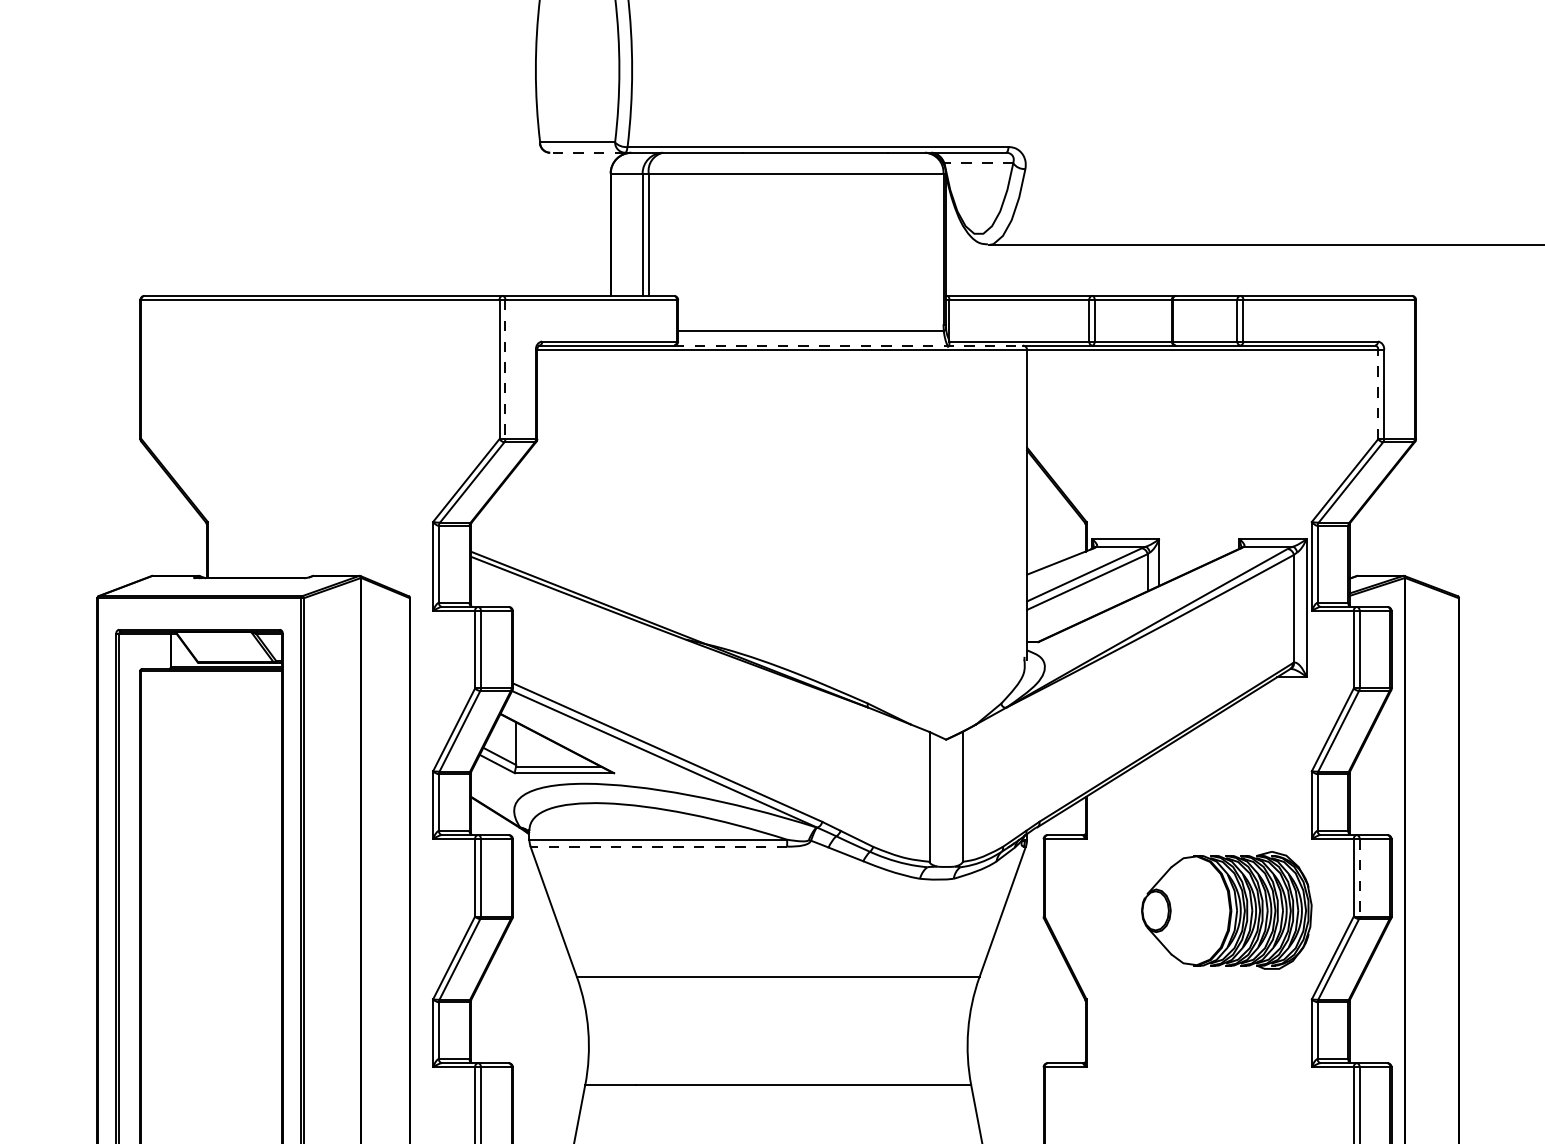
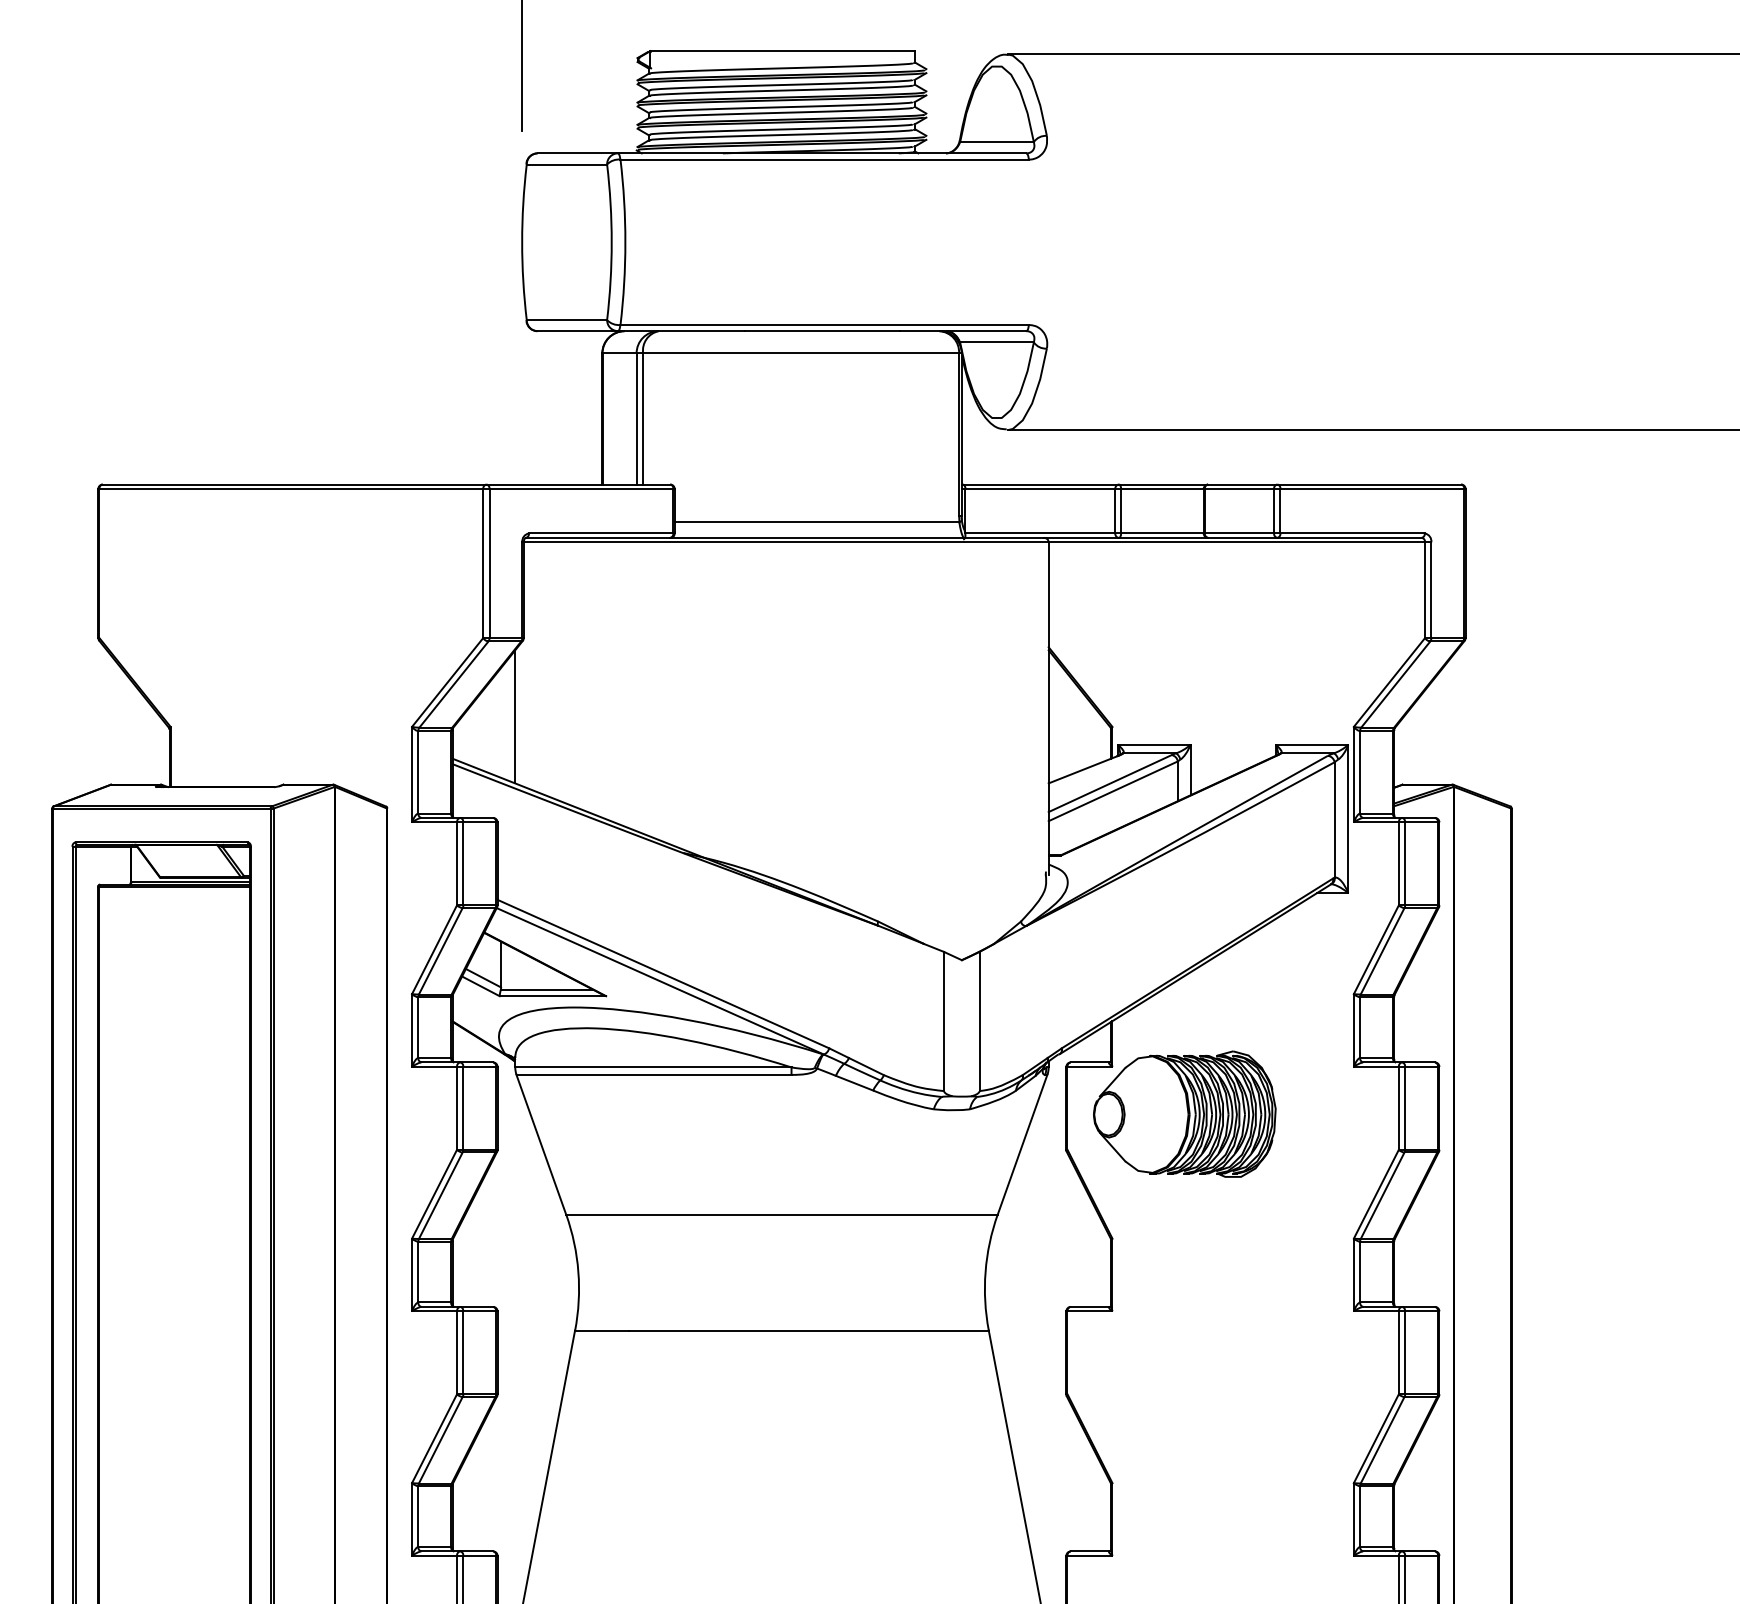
line: (587, 153) -> (577, 331), dashed -> solid
line: (979, 163) -> (997, 342), dashed -> solid
line: (848, 345) -> (857, 537), dashed -> solid
line: (505, 369) -> (489, 563), dashed -> solid
line: (1378, 394) -> (1425, 590), dashed -> solid
line: (529, 512) -> (515, 716), added
line: (659, 846) -> (654, 1074), dashed -> solid
line: (1360, 878) -> (1405, 1108), dashed -> solid
part: (1226, 909) -> (1184, 1113), moved

